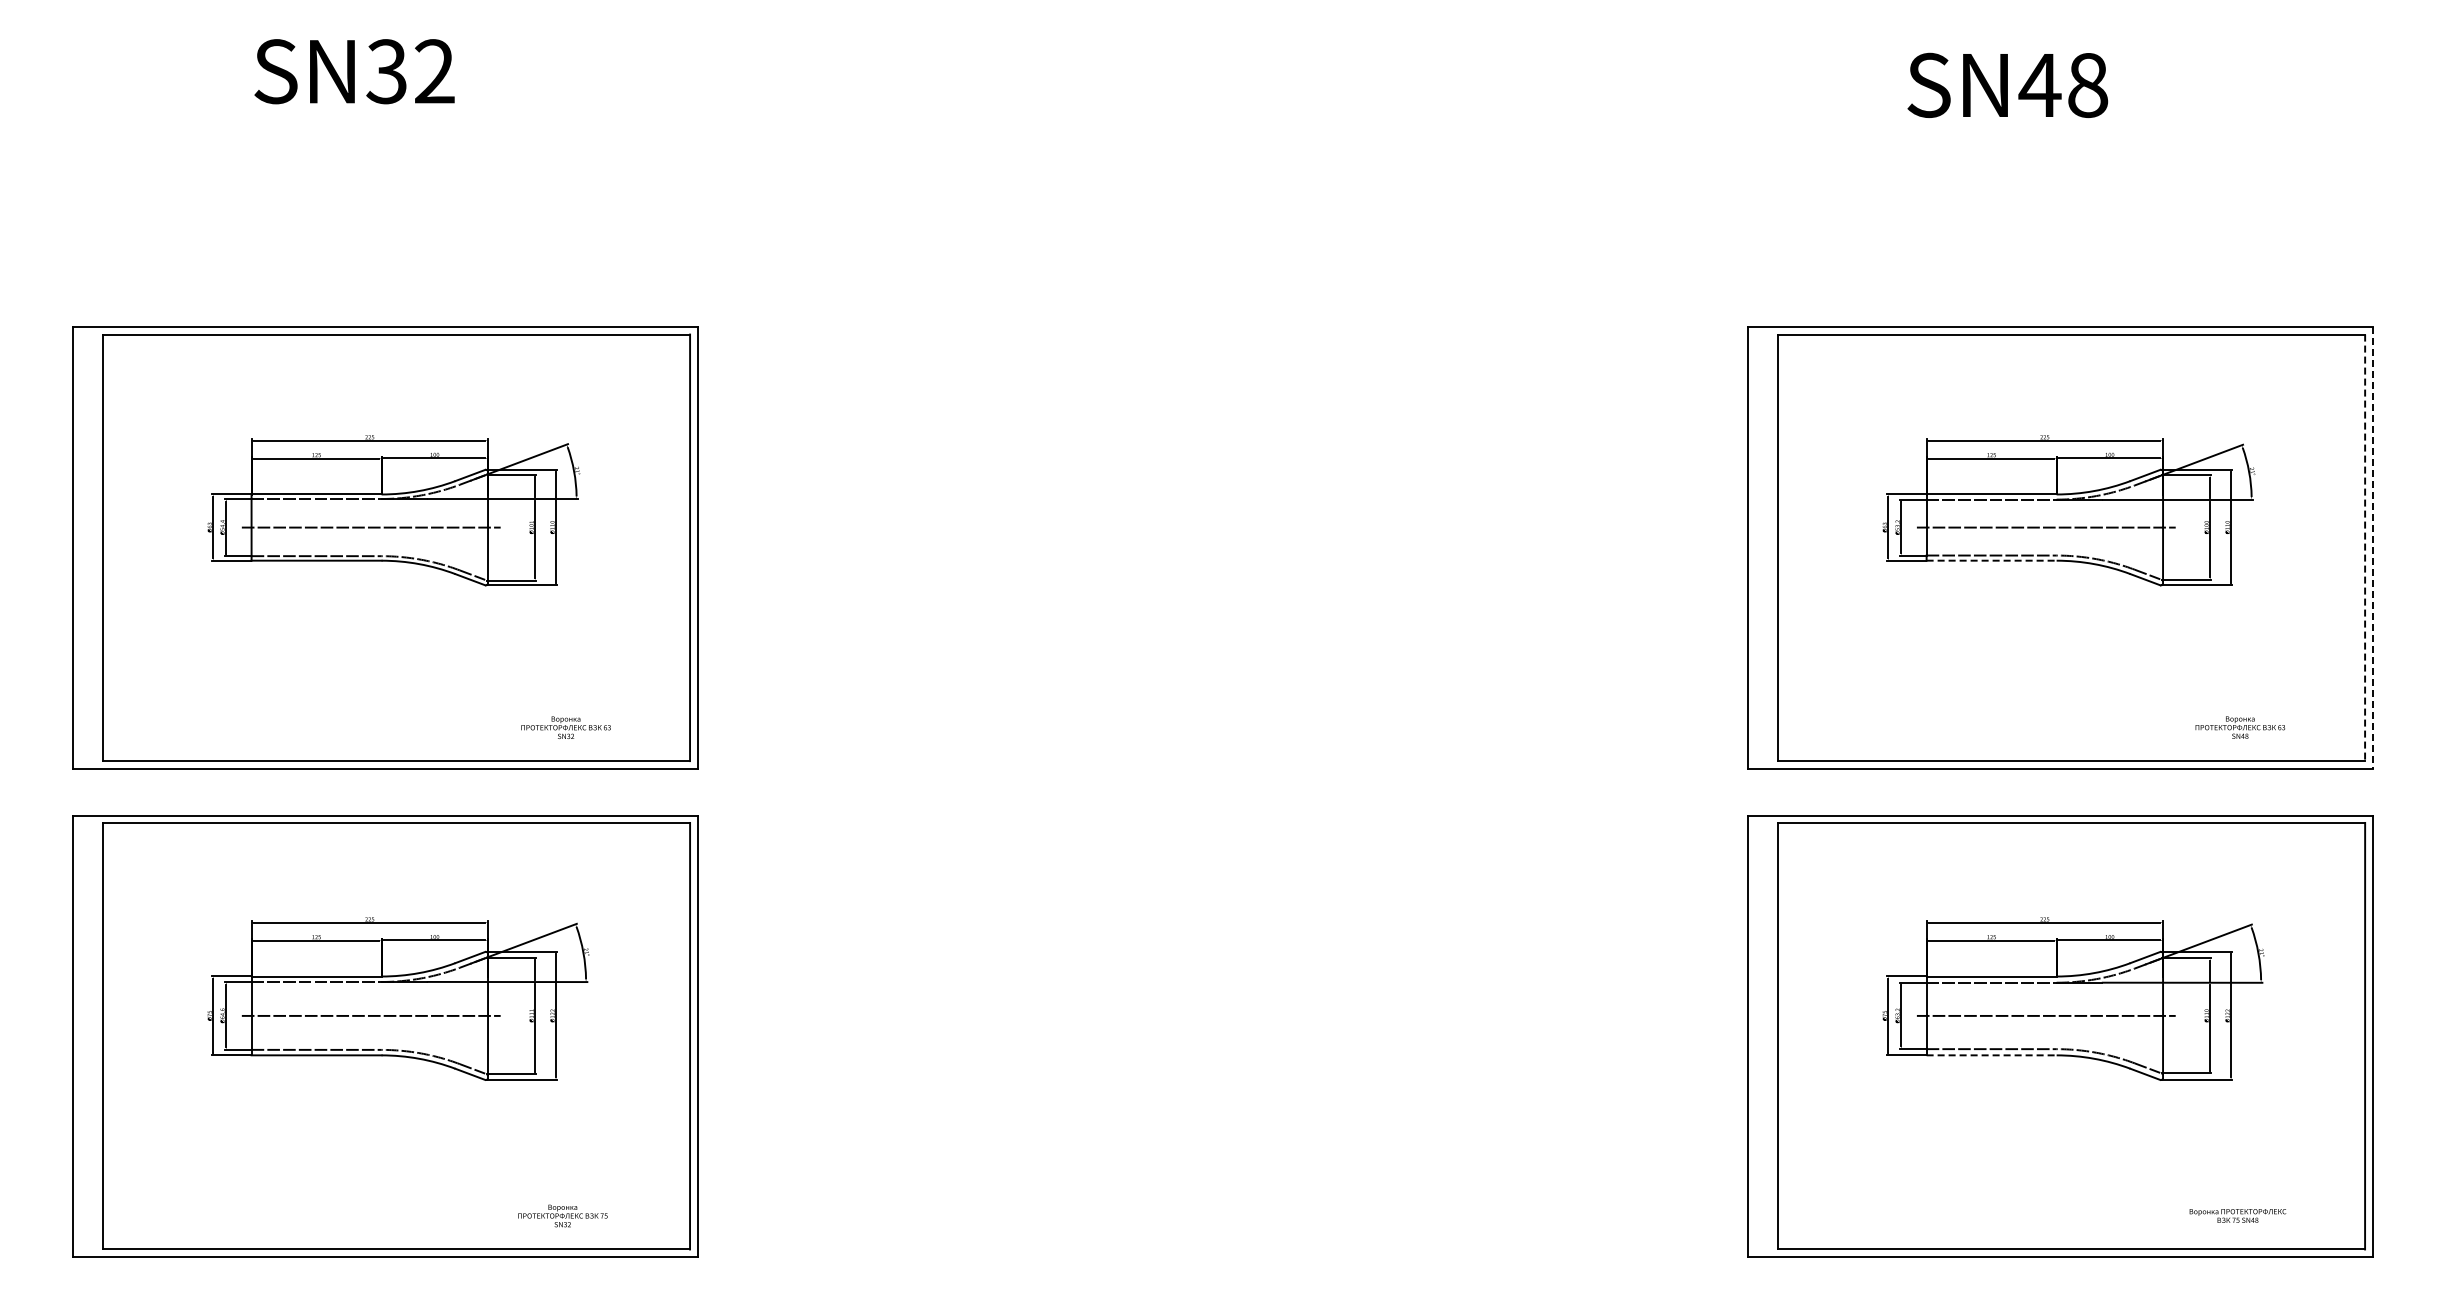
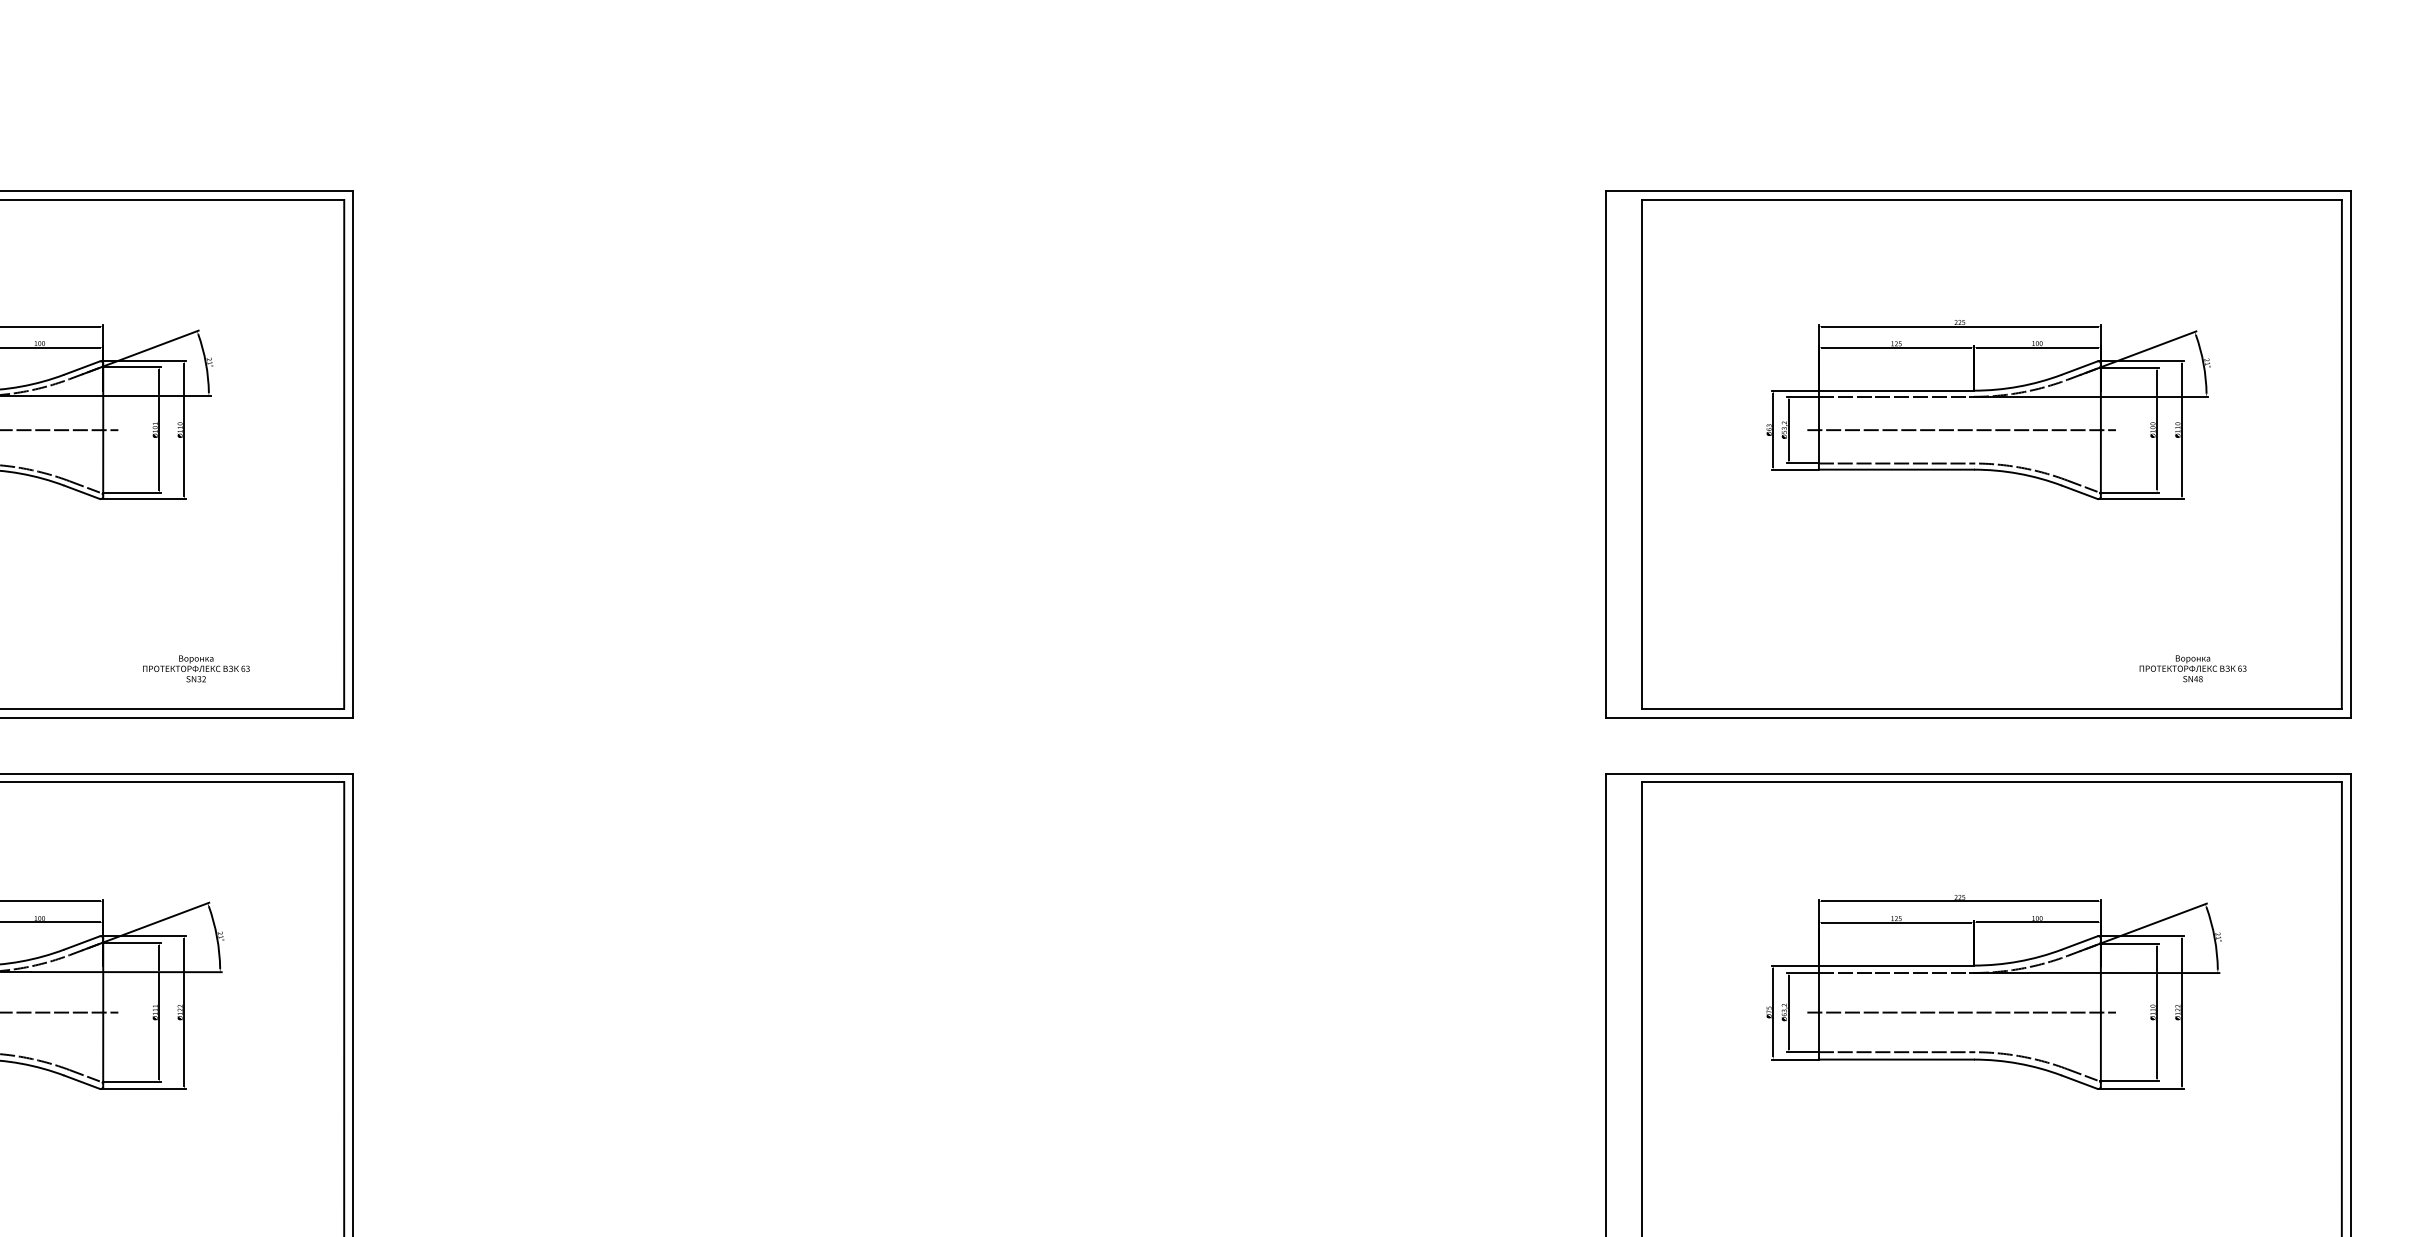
line: (2372, 547) -> (2350, 453), dashed -> solid
line: (2365, 548) -> (2342, 455), dashed -> solid
line: (1992, 560) -> (1897, 469), dashed -> solid
line: (1992, 1055) -> (1897, 1059), dashed -> solid

